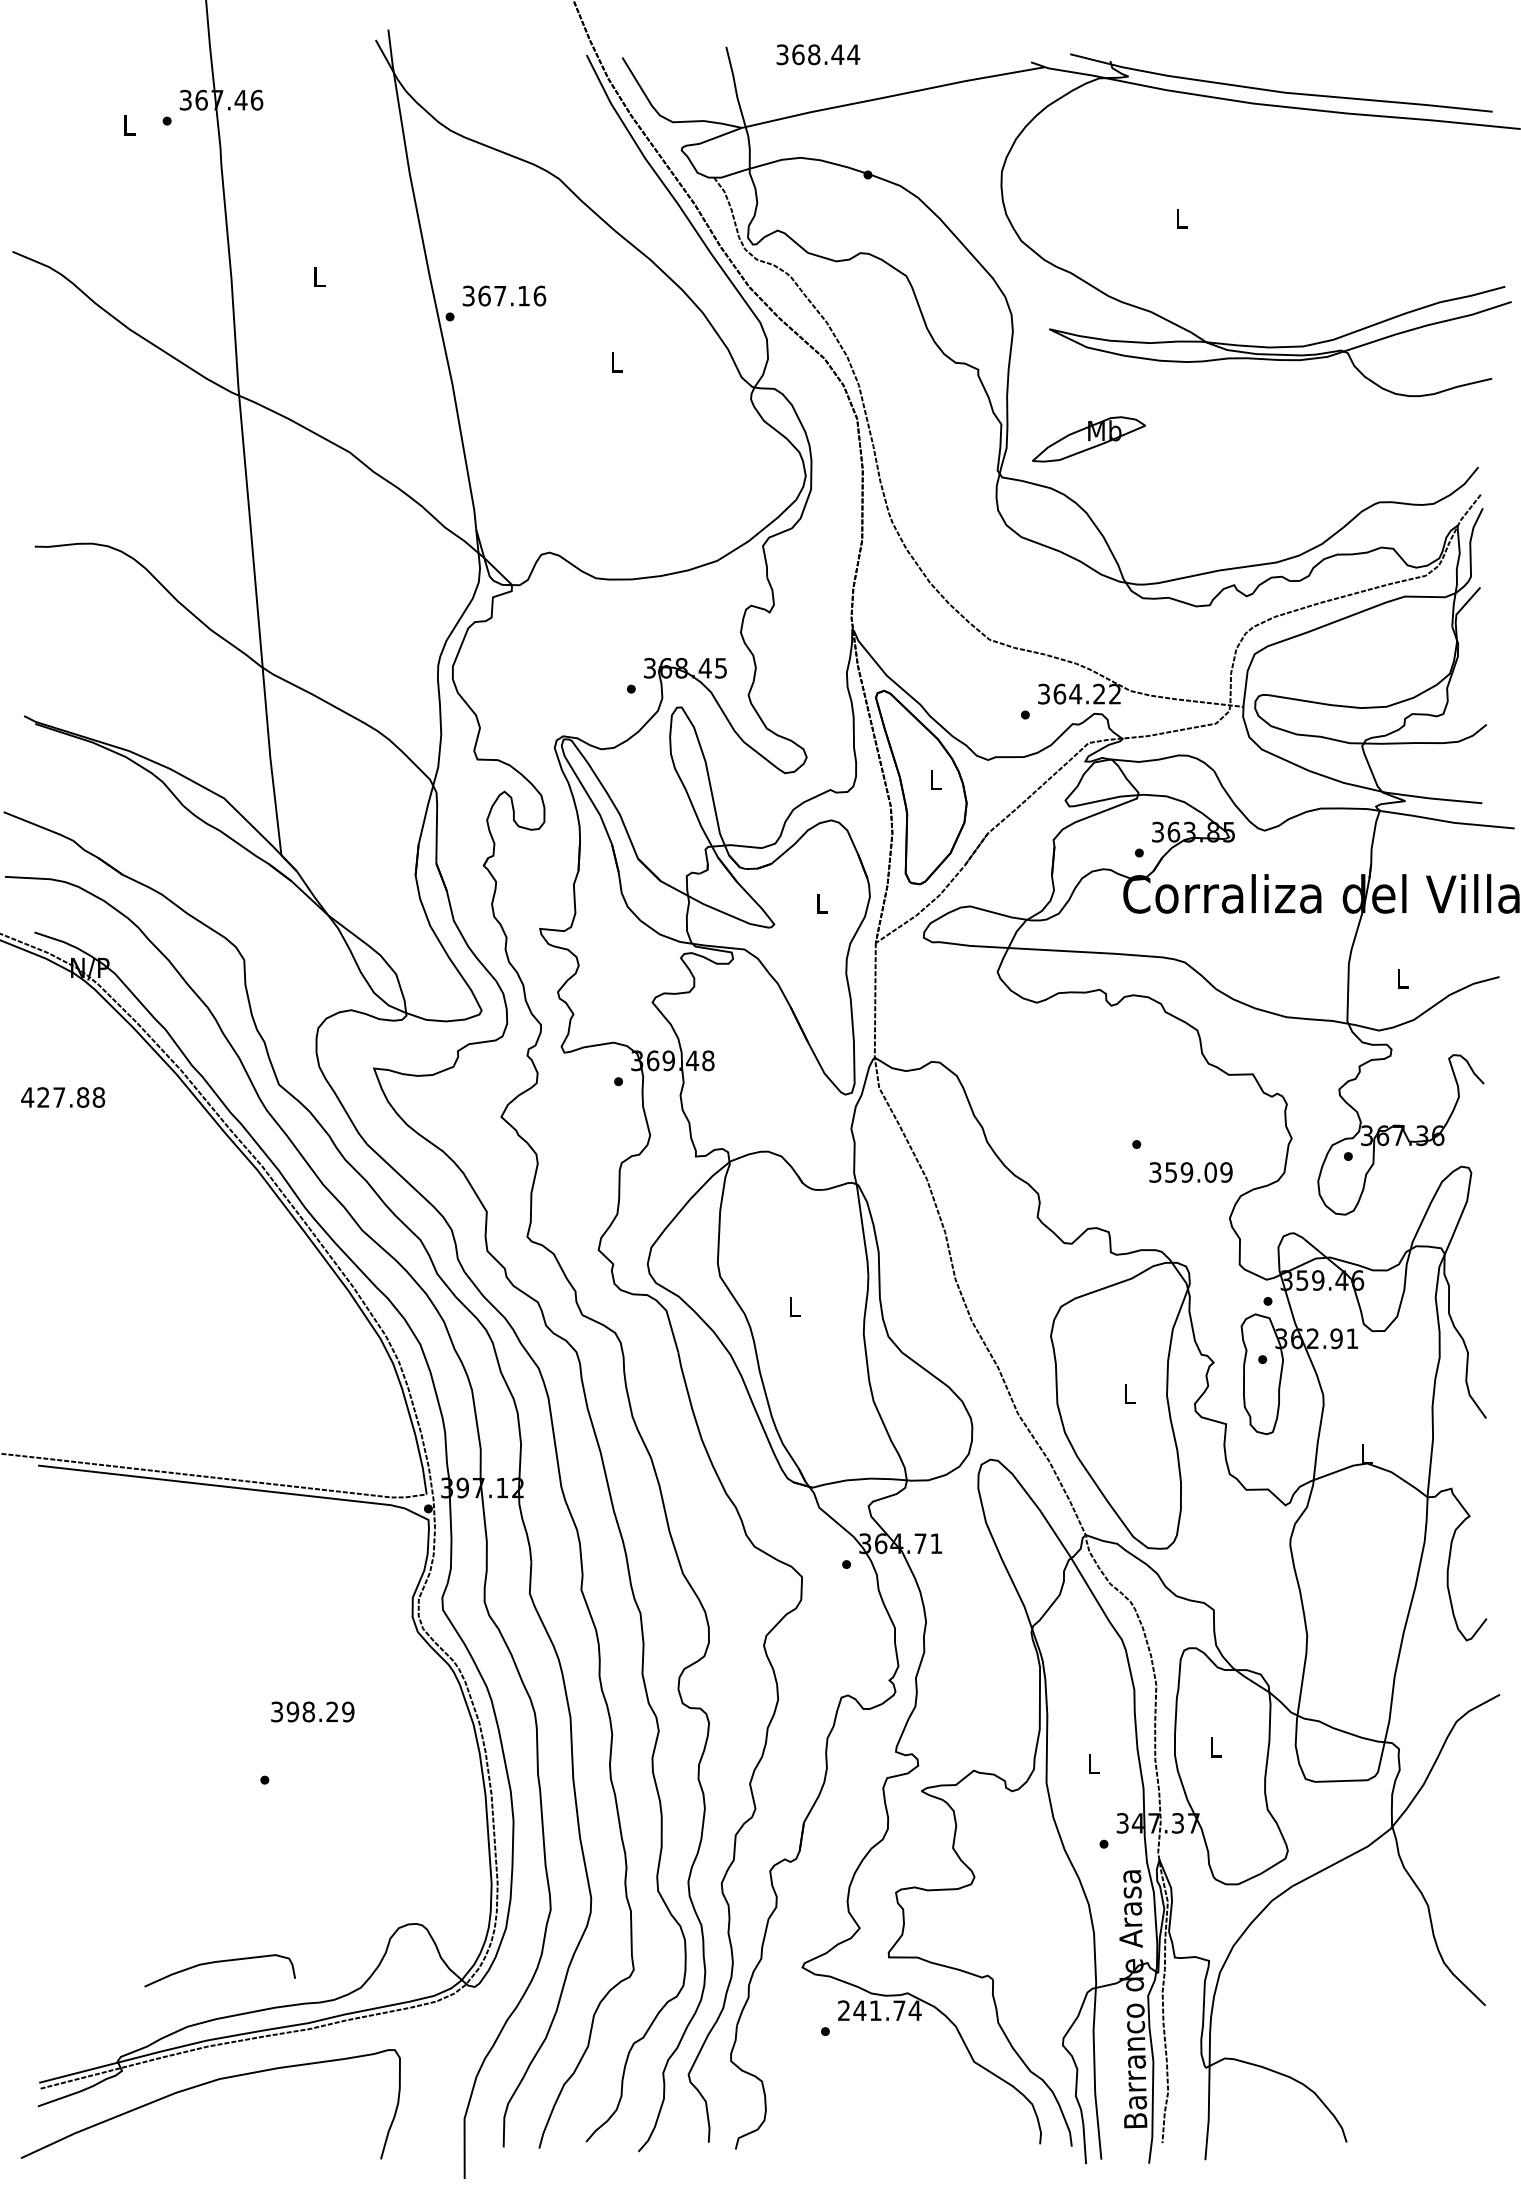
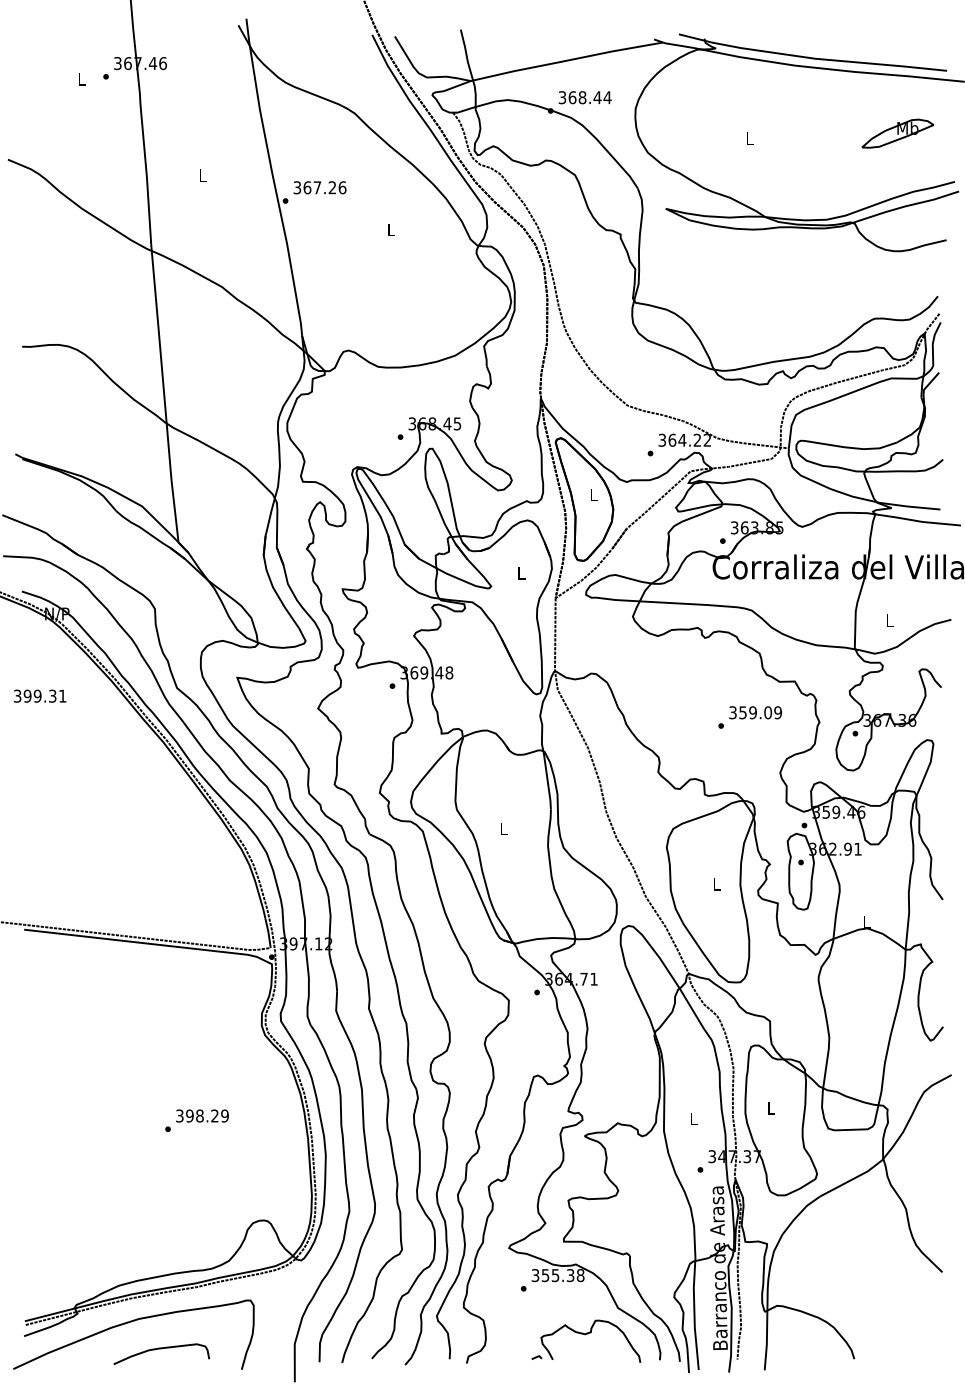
text: (817, 54) -> (584, 97), moved
text: (524, 295) -> (332, 187), 367.16 -> 367.26
part: (1088, 439) -> (897, 133), moved
text: (62, 1096) -> (39, 695), 427.88 -> 399.31
text: (1190, 1172) -> (755, 712), moved
text: (312, 1711) -> (202, 1115), moved
curve: (219, 1963) -> (161, 1349), moved
text: (878, 2010) -> (557, 1275), 241.74 -> 355.38
part: (924, 2113) -> (586, 1340), added

